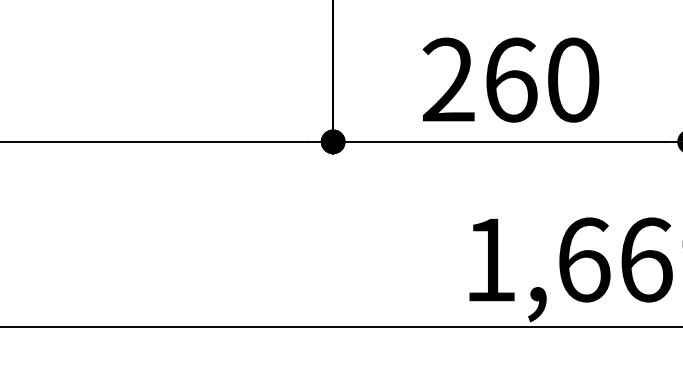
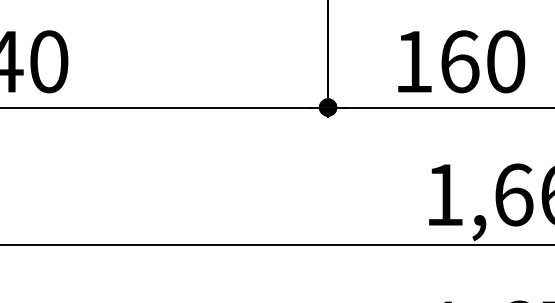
text: (448, 79) -> (413, 61), 260 -> 160

